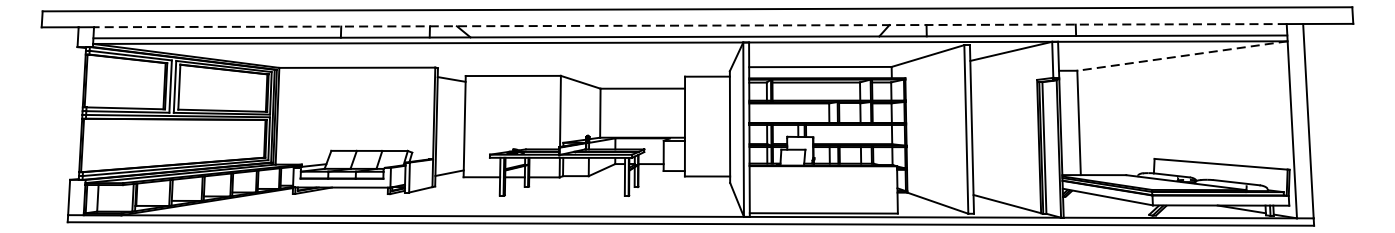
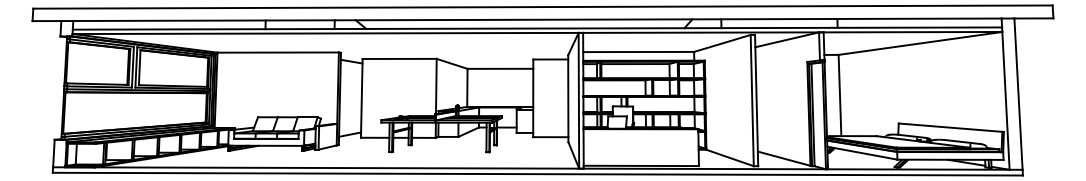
line: (689, 25) -> (536, 19), dashed -> solid
line: (1182, 56) -> (920, 43), dashed -> solid

